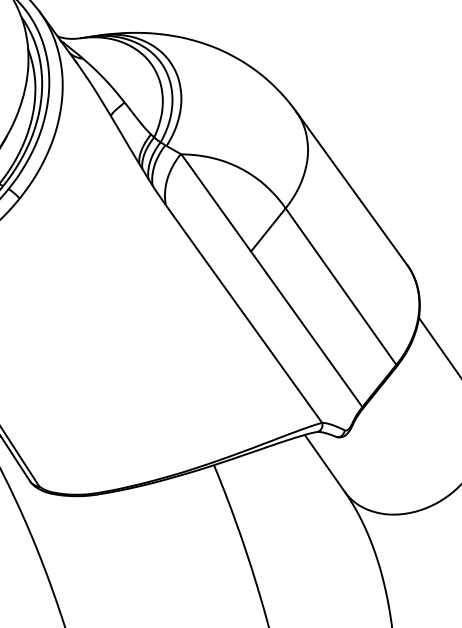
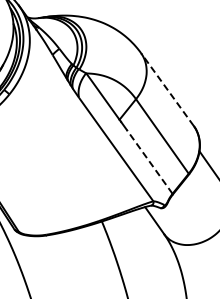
line: (351, 188) -> (167, 89), solid -> dashed
line: (313, 339) -> (149, 161), solid -> dashed

